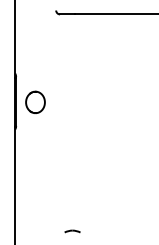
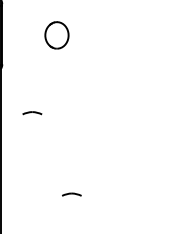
part: (35, 101) -> (56, 34), moved
part: (40, 165) -> (32, 113), added

